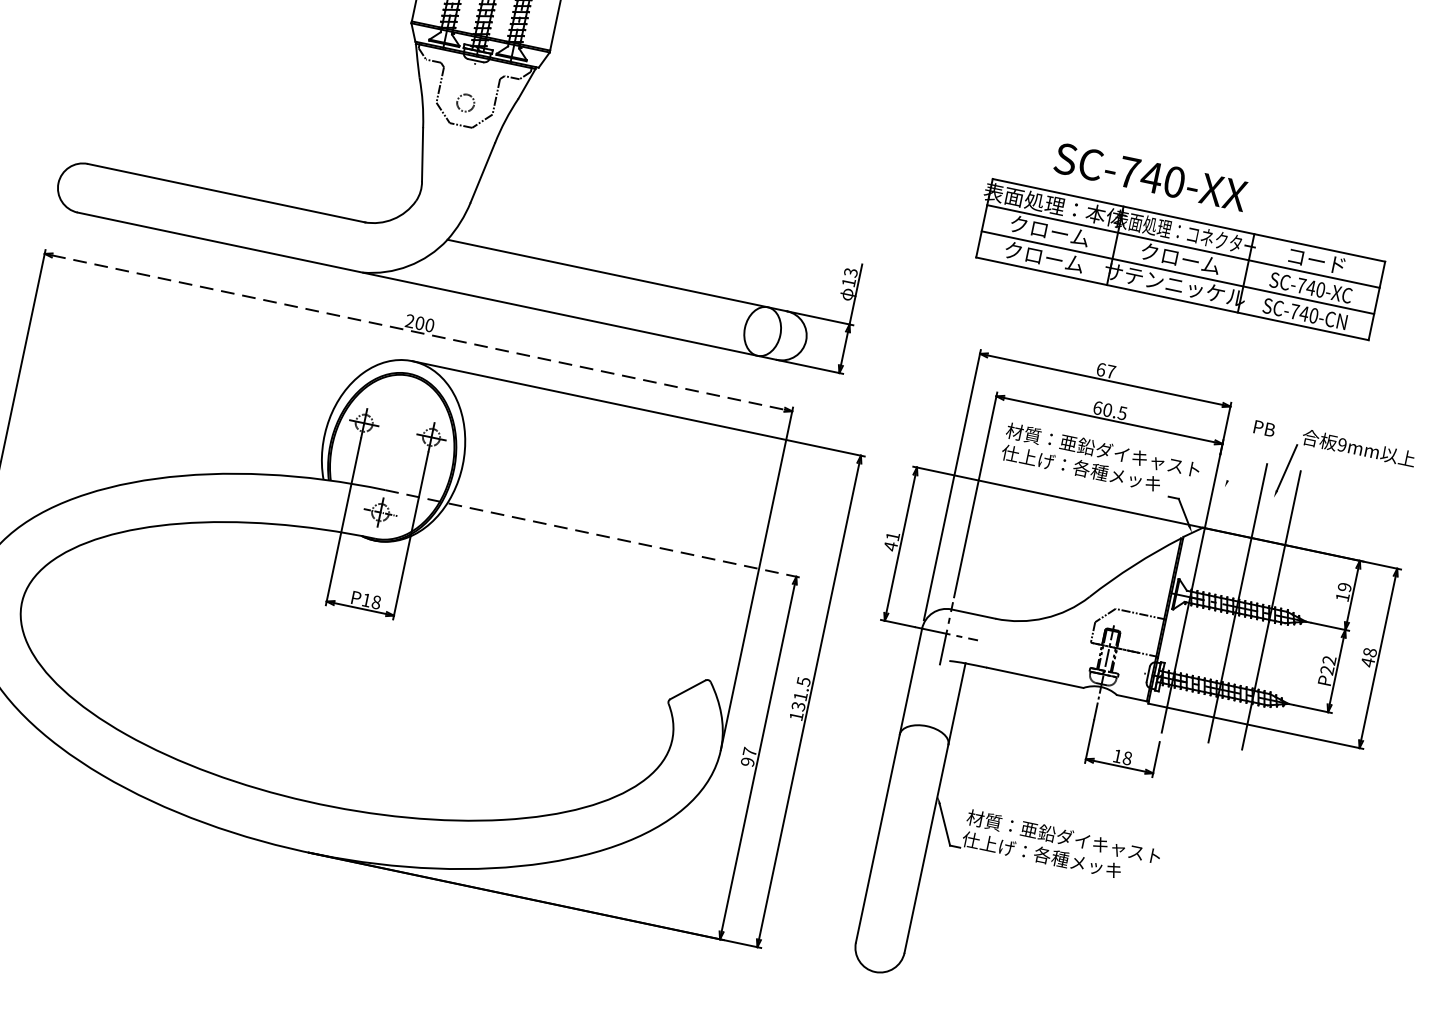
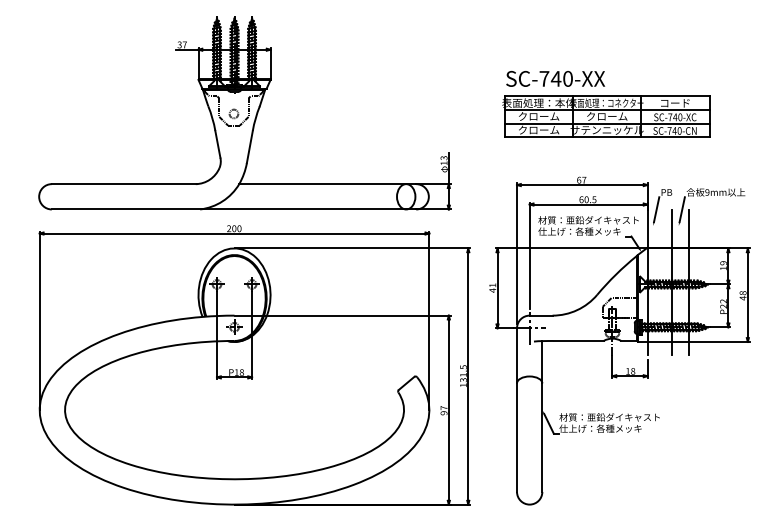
text: (1150, 176) -> (555, 78), moved
line: (418, 332) -> (234, 233), dashed -> solid
line: (1237, 457) -> (656, 209), added
line: (594, 533) -> (343, 315), dashed -> solid

